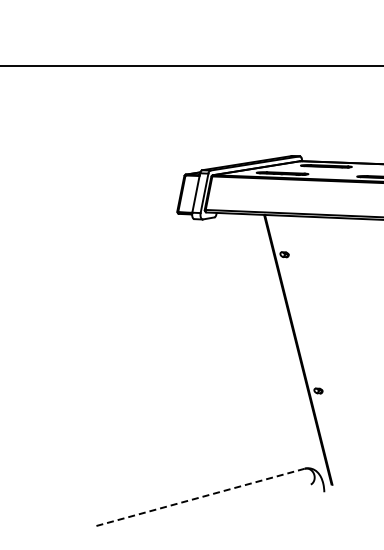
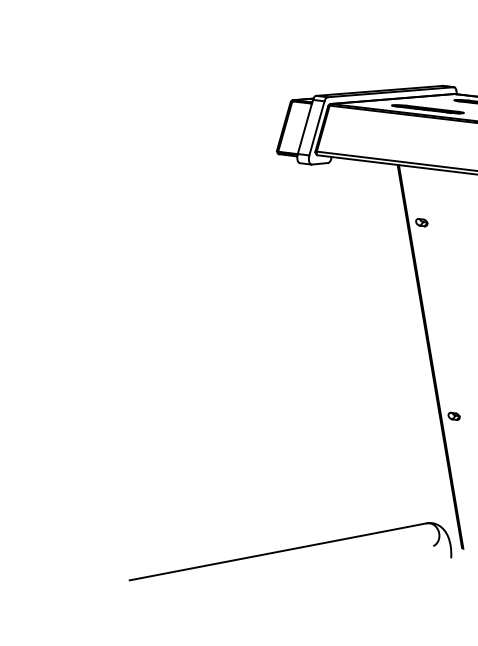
line: (201, 497) -> (279, 552), dashed -> solid

